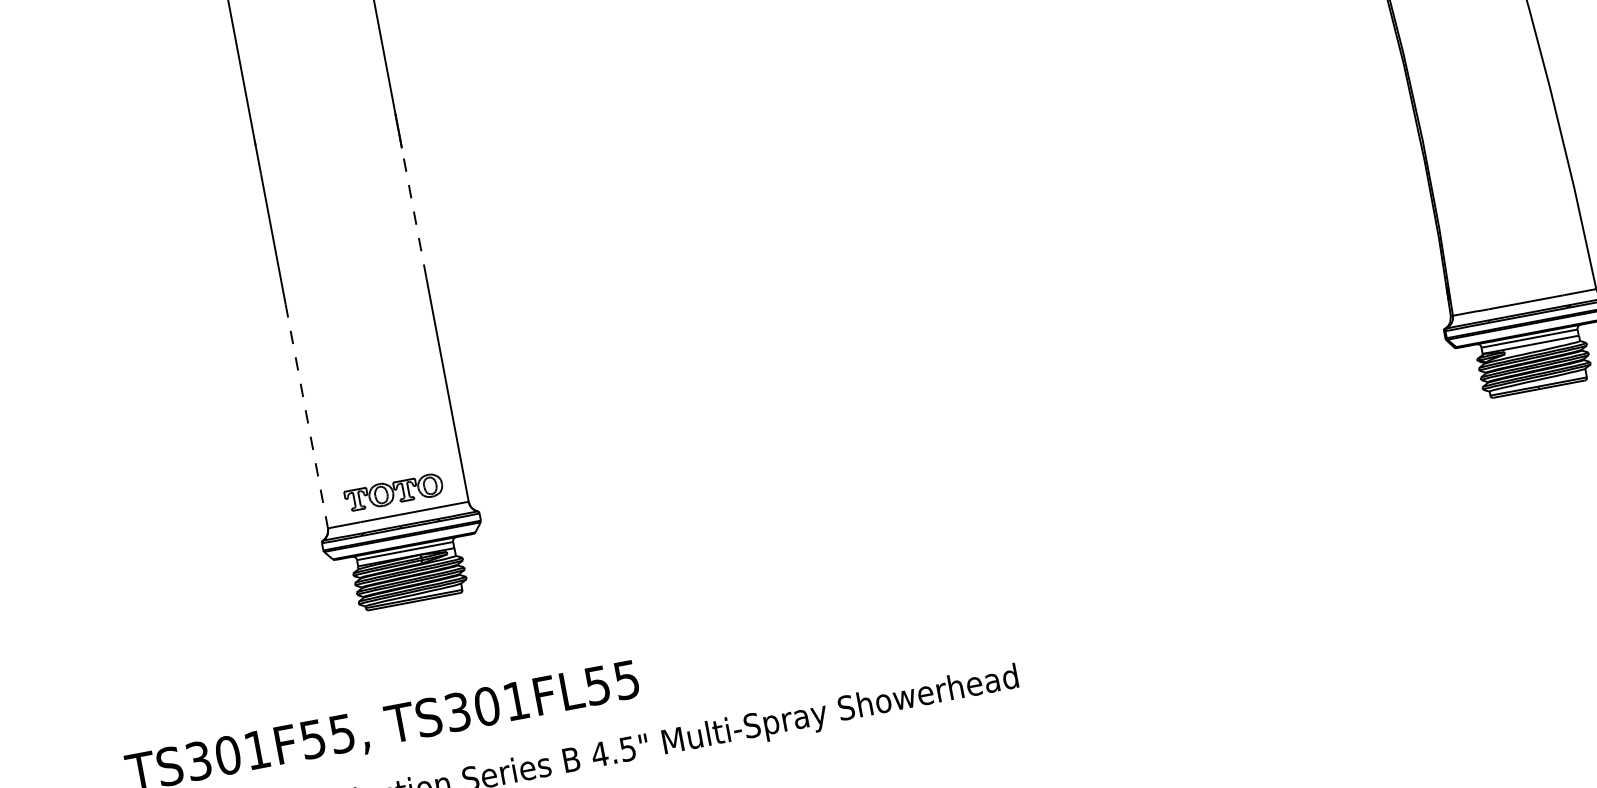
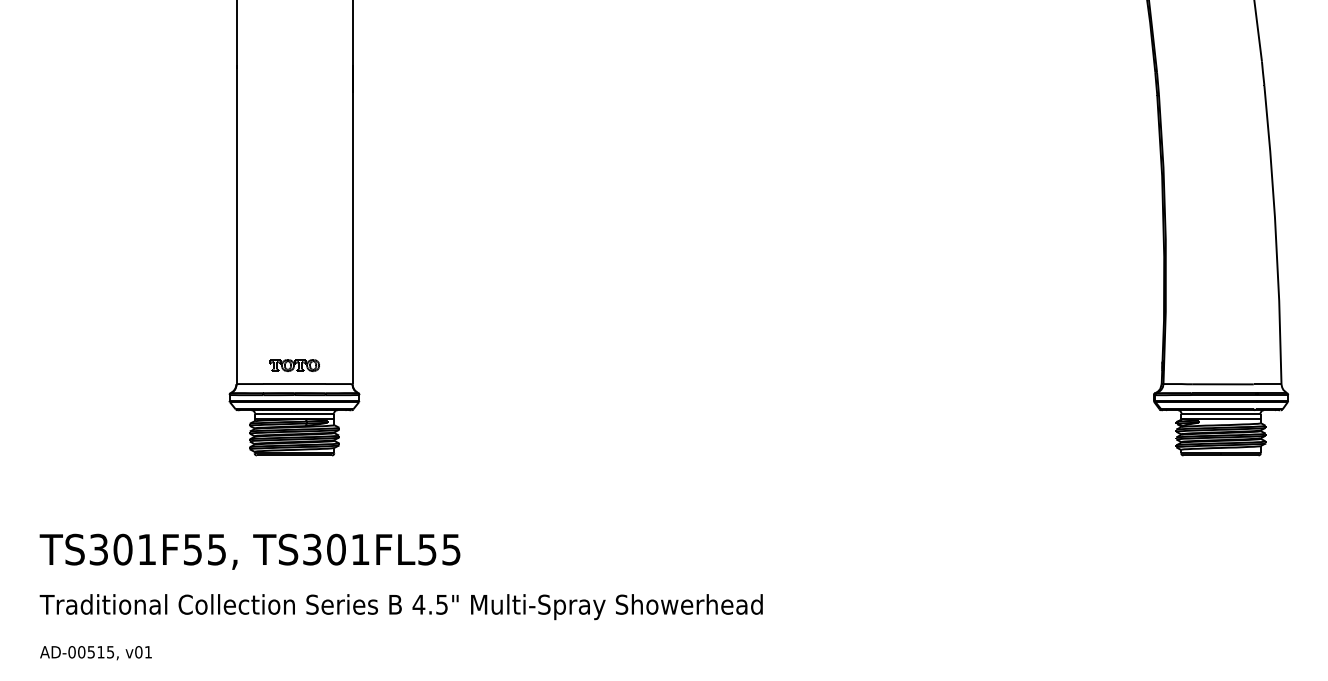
line: (414, 213) -> (352, 146), dashed -> solid
line: (306, 417) -> (236, 292), dashed -> solid
part: (394, 492) -> (294, 365), size x0.62

